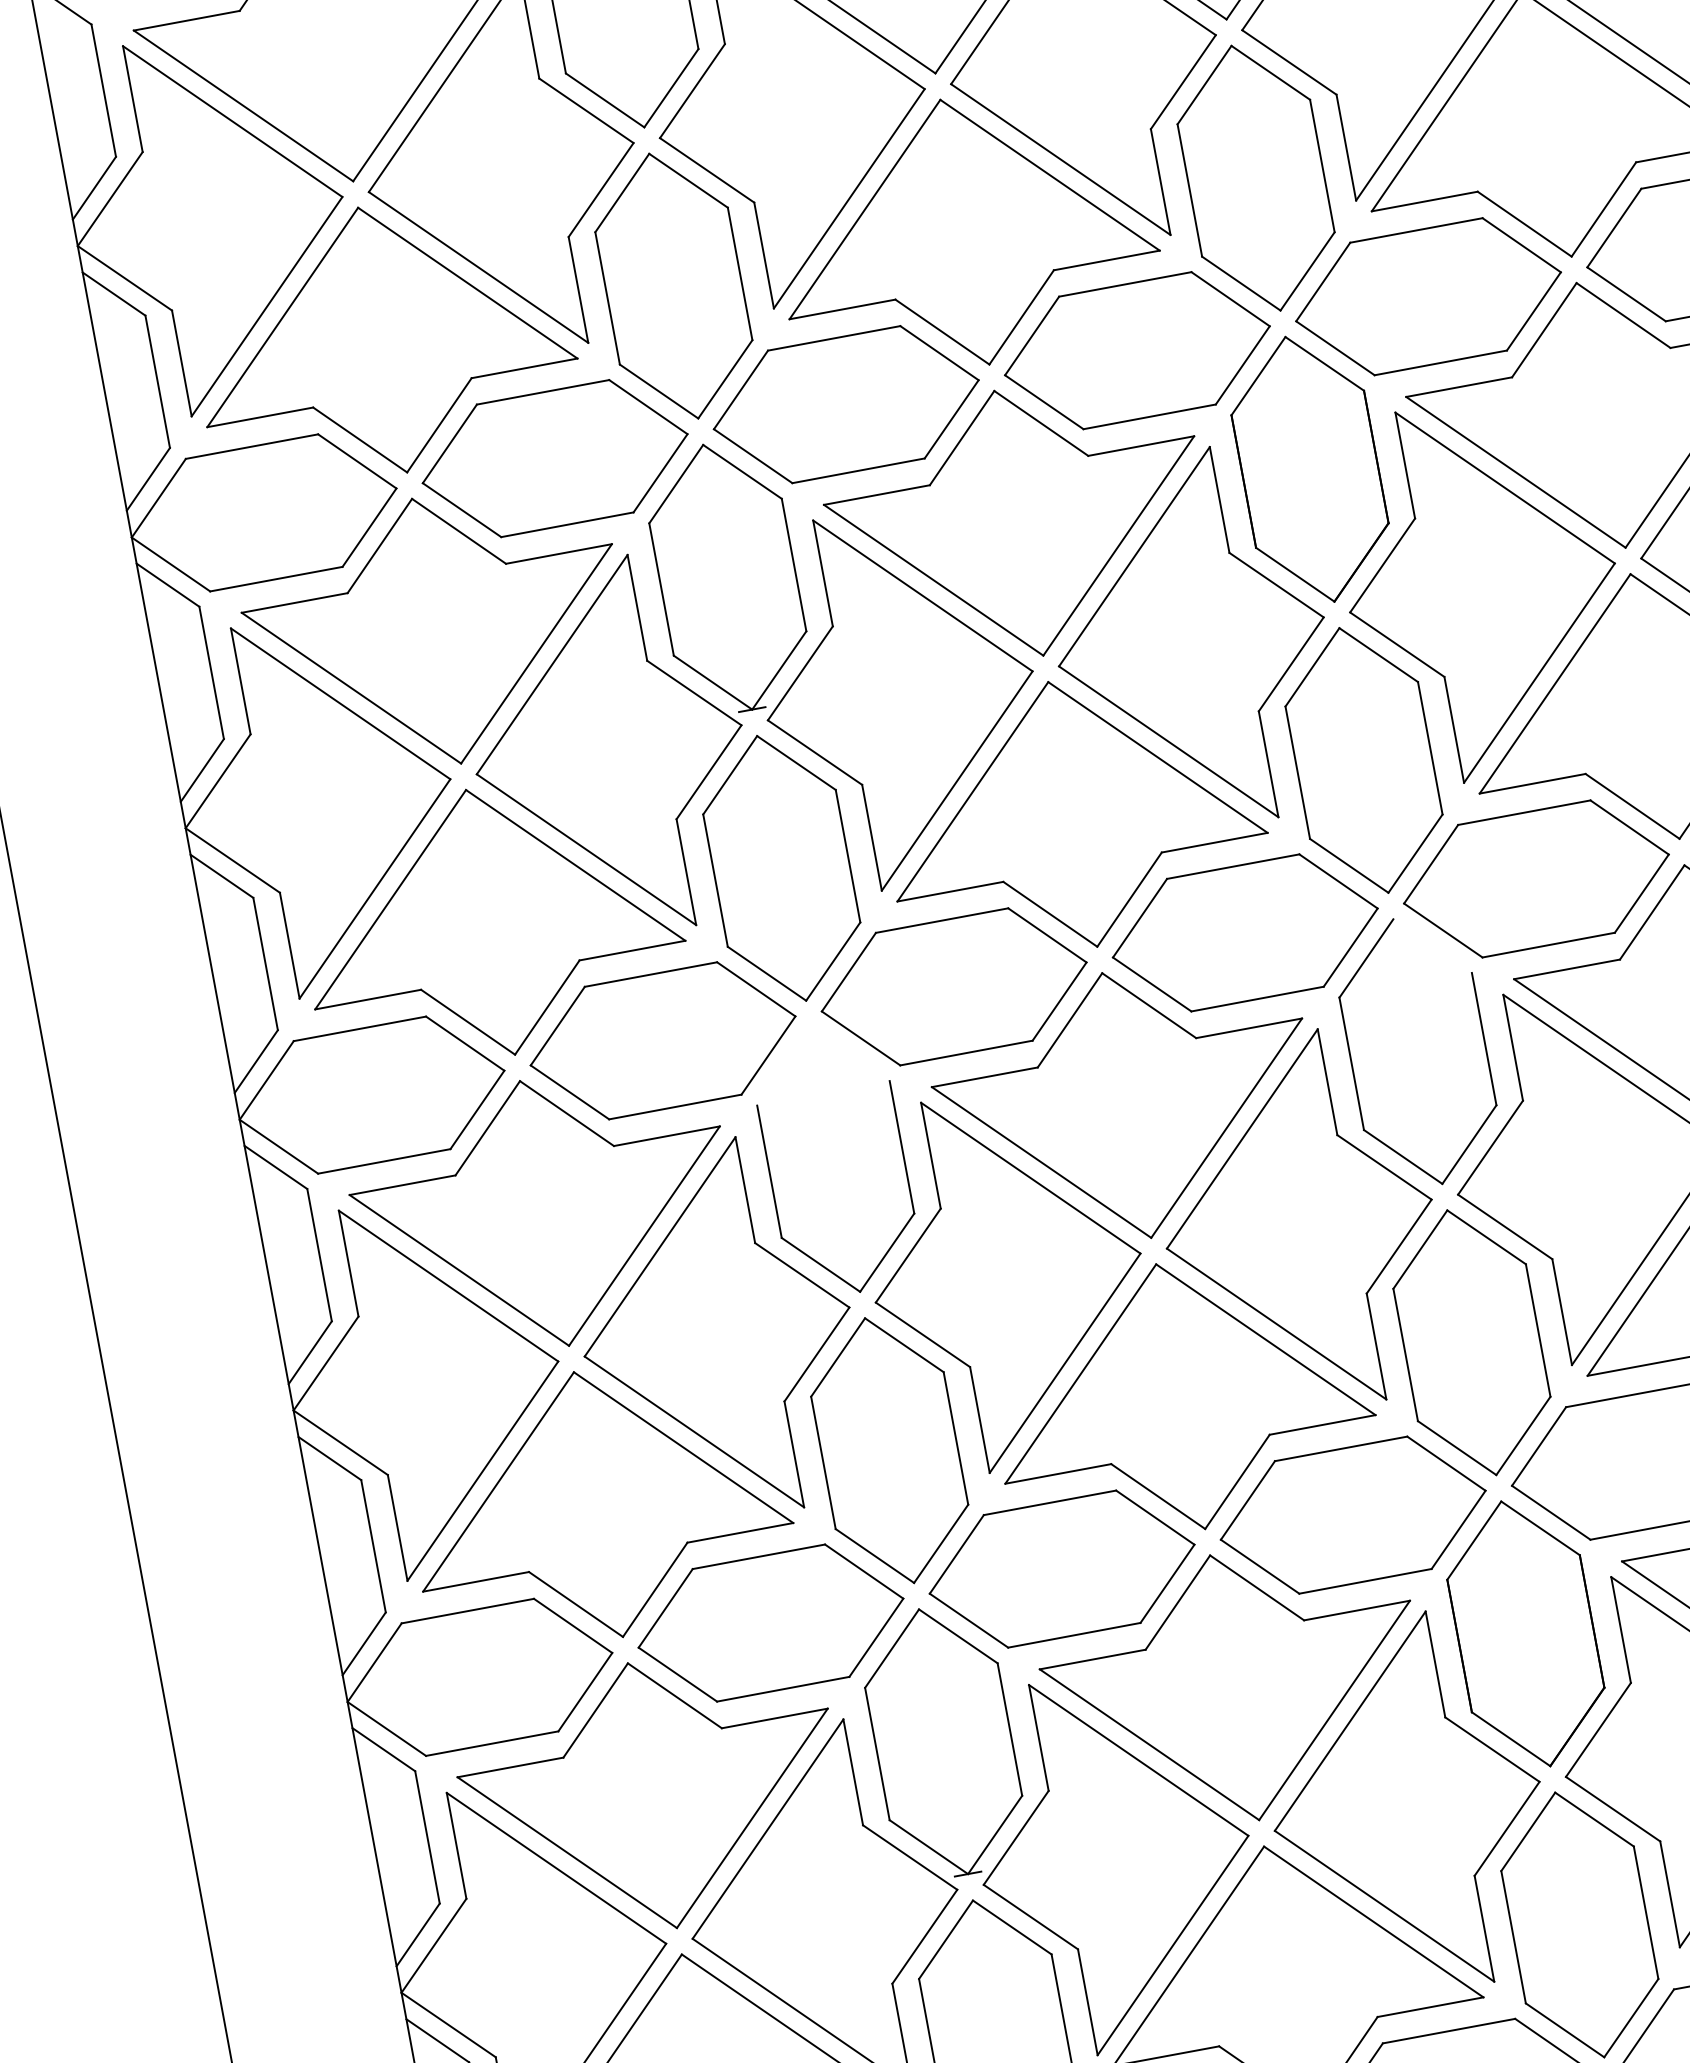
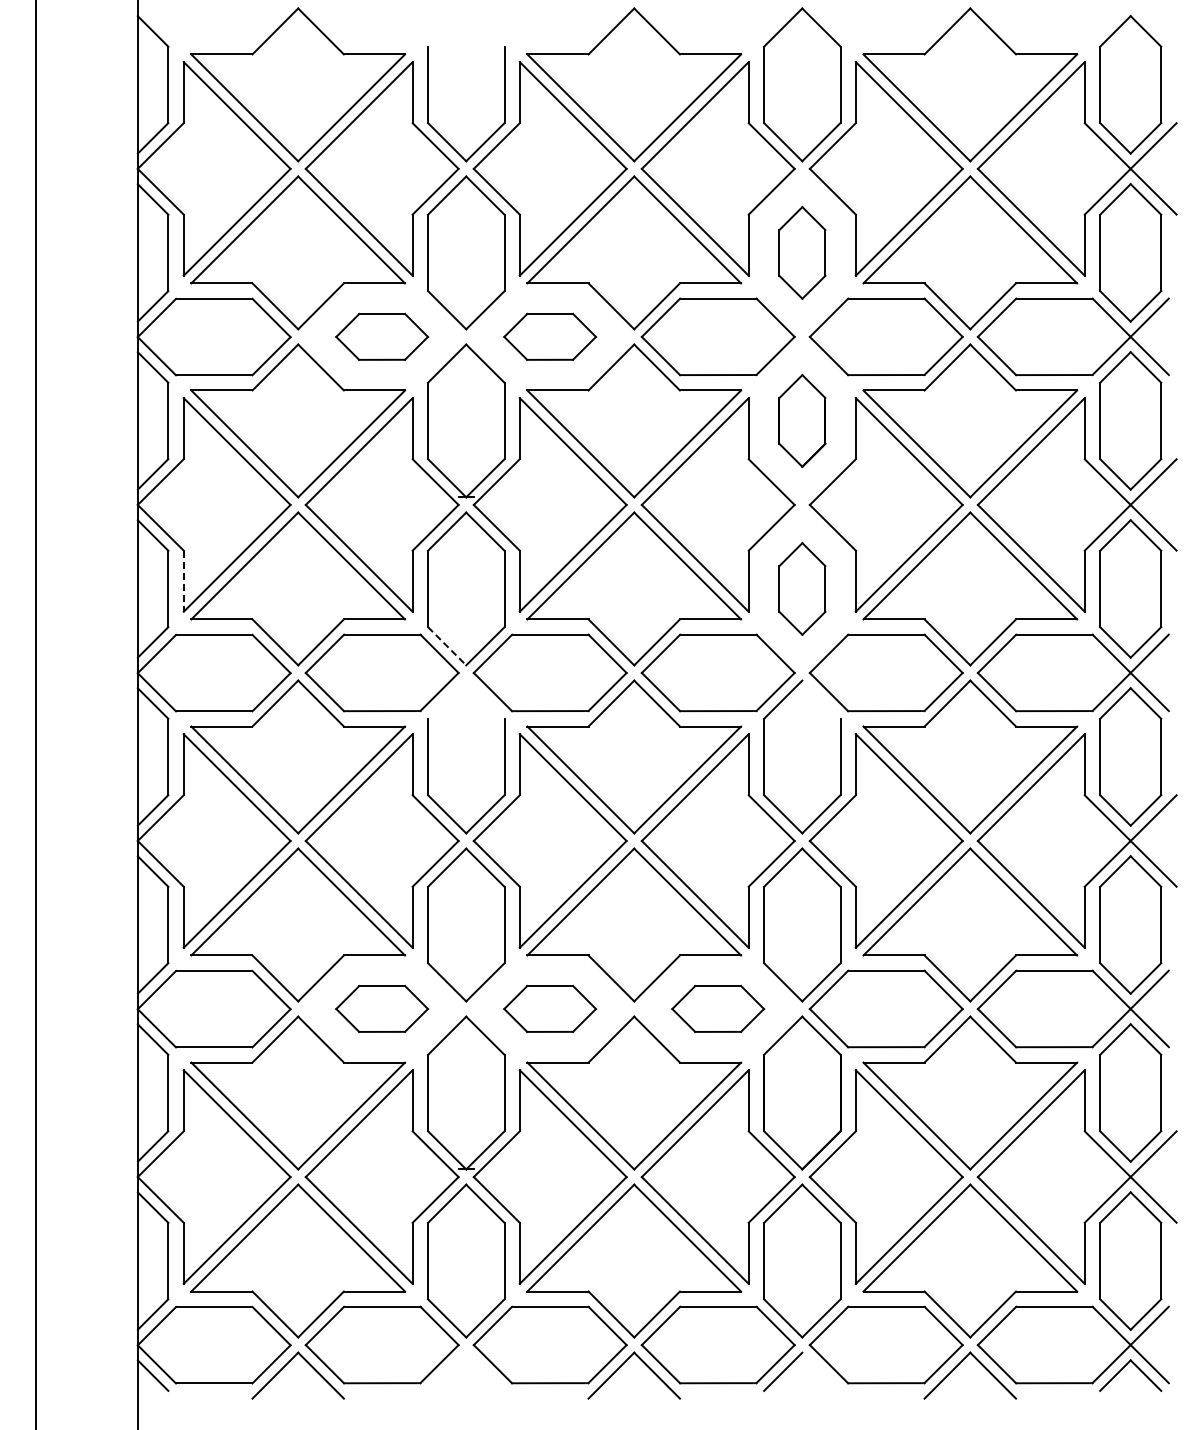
part: (1256, 177) -> (802, 252), size x0.6
part: (844, 404) -> (549, 336), size x0.6
part: (553, 458) -> (381, 336), size x0.6
part: (1310, 468) -> (802, 420), size x0.6
part: (1364, 759) -> (802, 588), size x0.6
line: (289, 946) -> (183, 581), solid -> dashed
line: (767, 974) -> (447, 646), solid -> dashed
part: (1351, 1514) -> (717, 1008), size x0.6
part: (1060, 1568) -> (549, 1008), size x0.6
part: (769, 1622) -> (381, 1008), size x0.6

